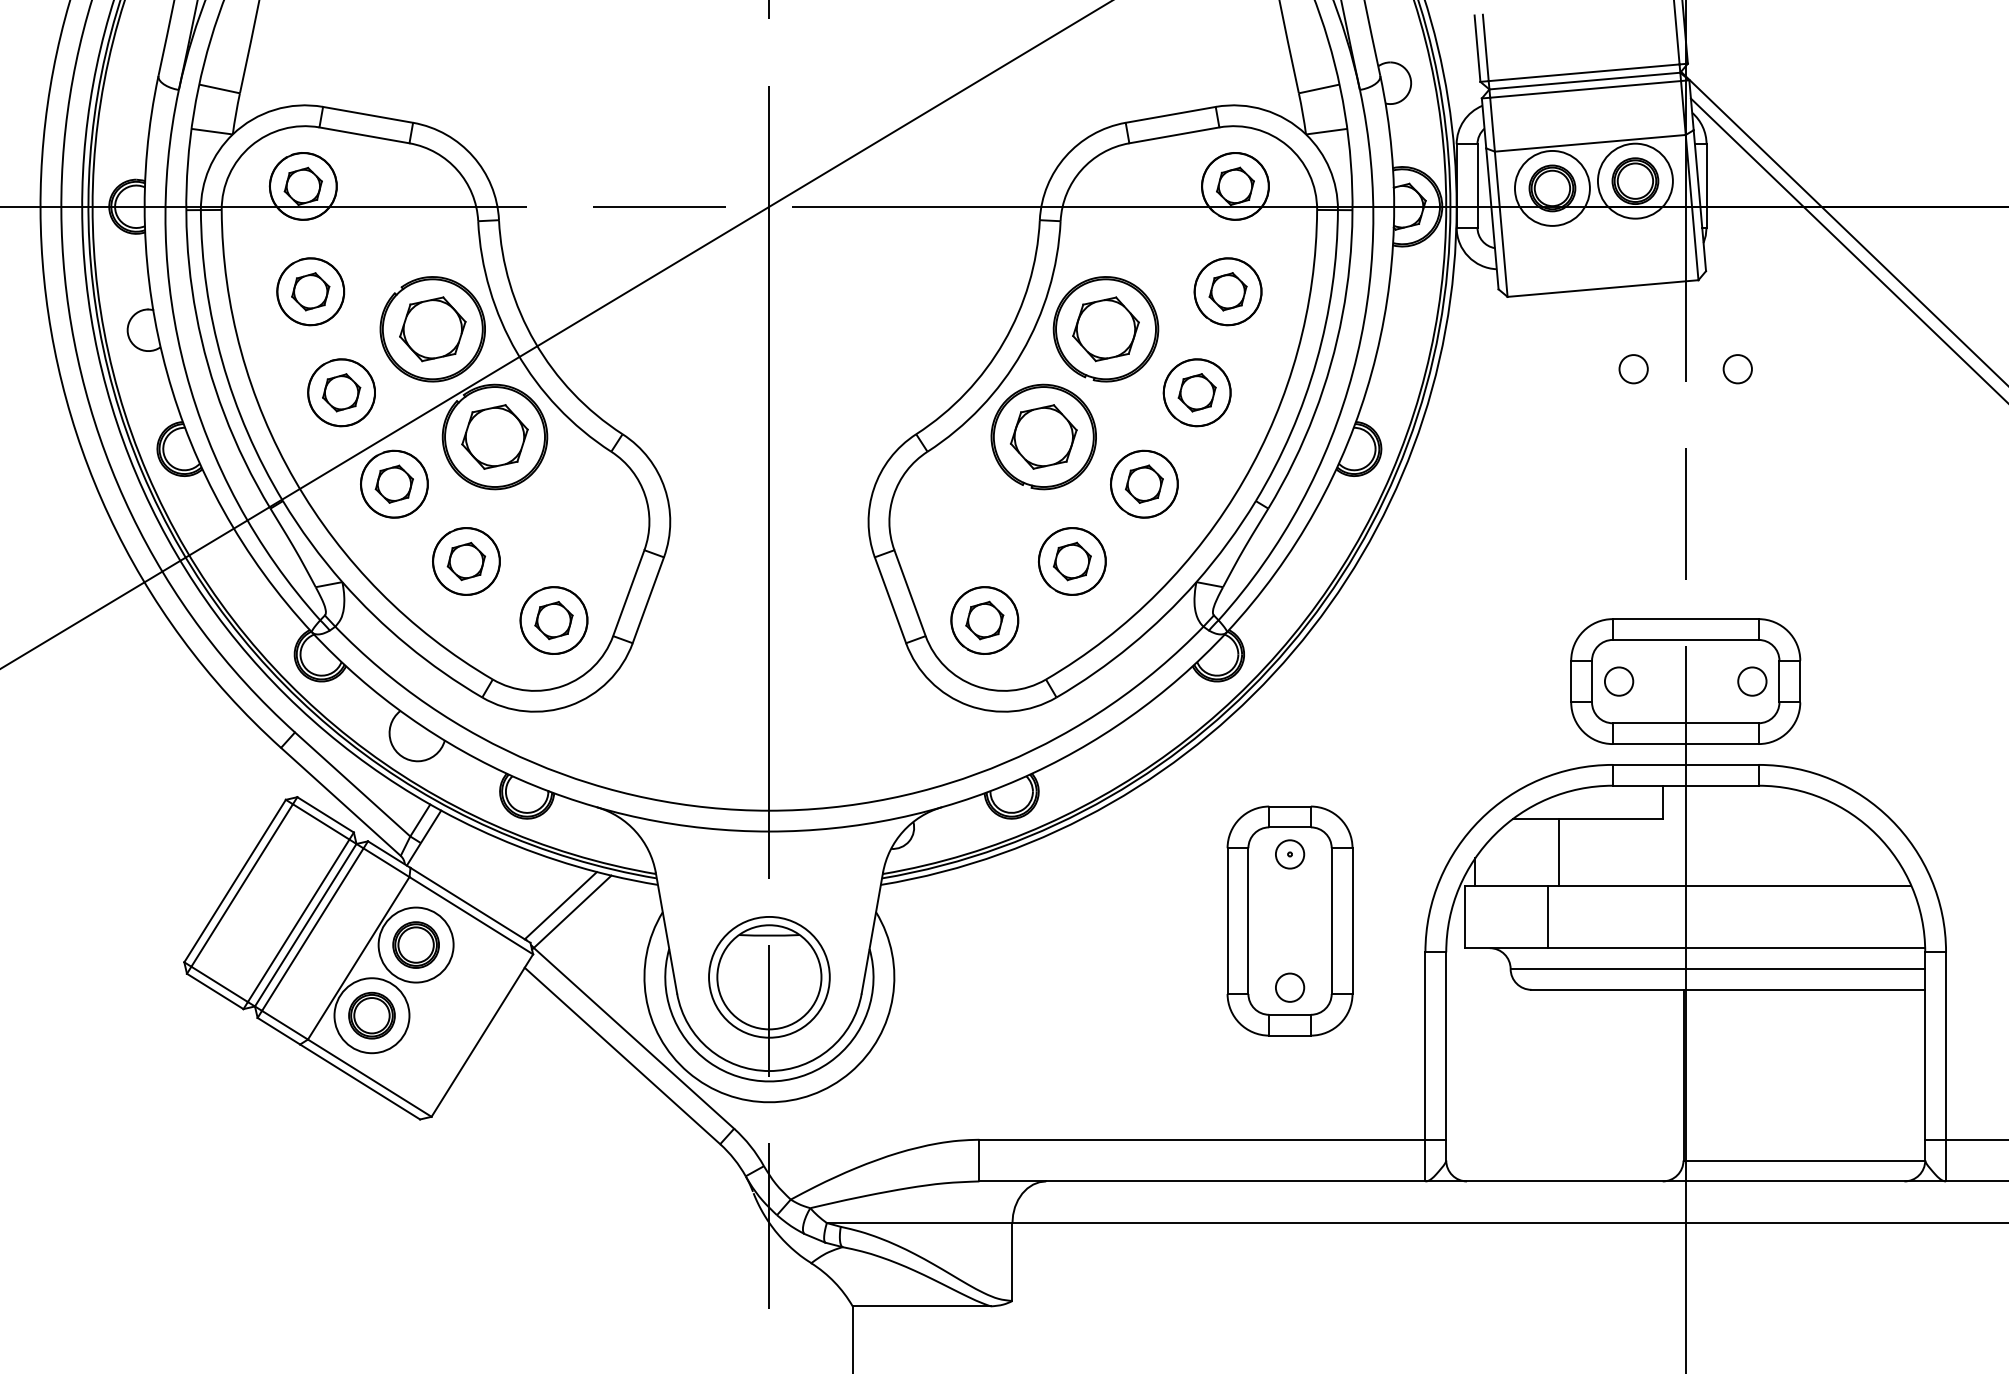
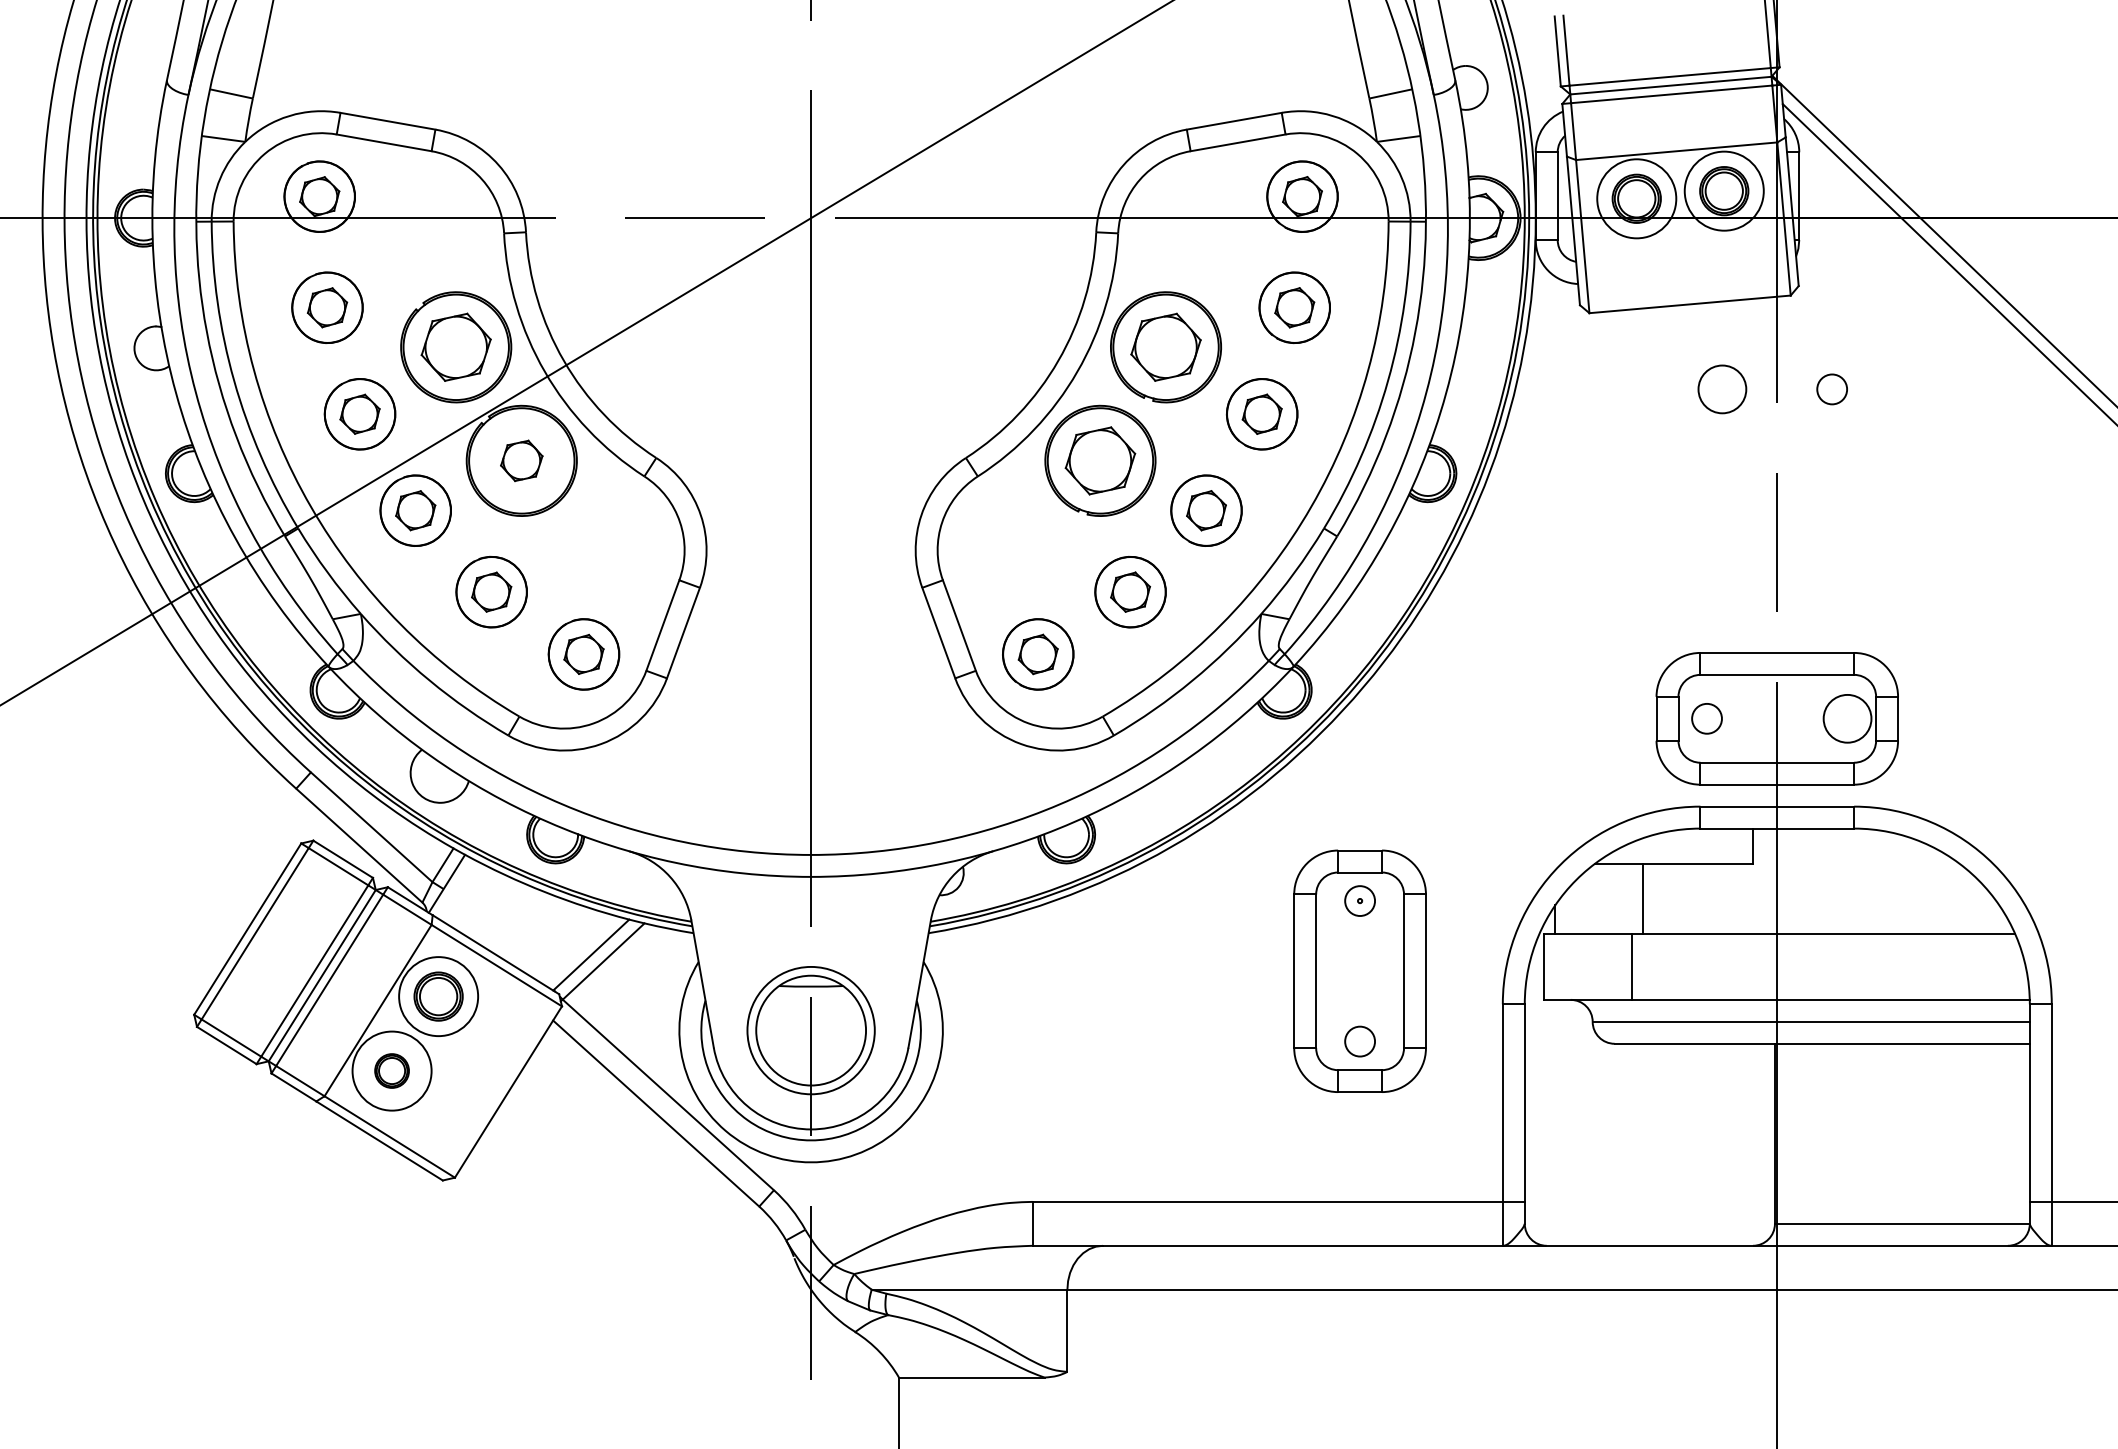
circle: (1633, 369) -> (1722, 389), size x1.6
part: (494, 436) -> (521, 460), size x0.6
circle: (1752, 681) -> (1847, 718), size x1.6
part: (371, 1015) -> (391, 1070), size x0.7

